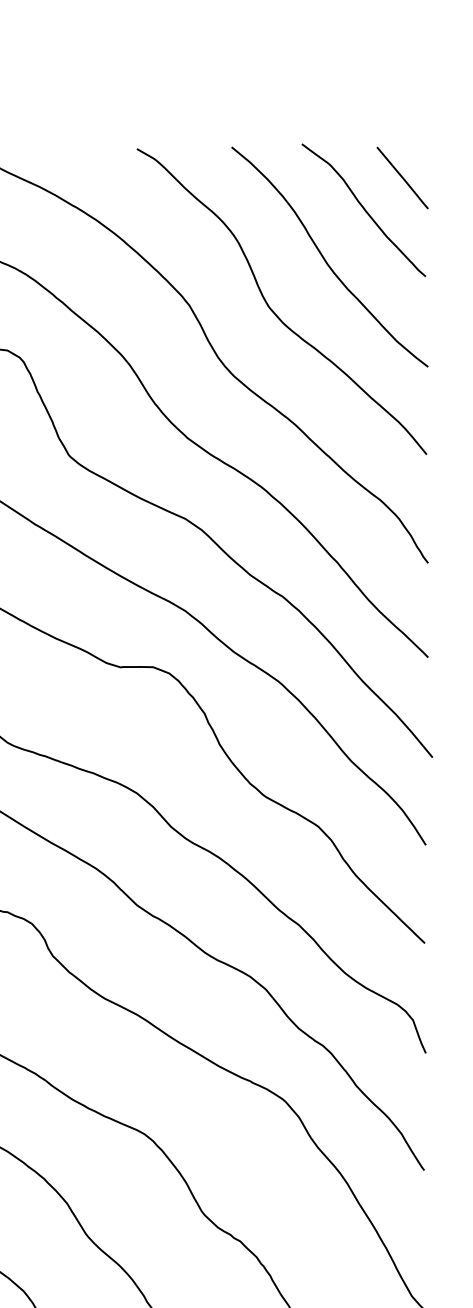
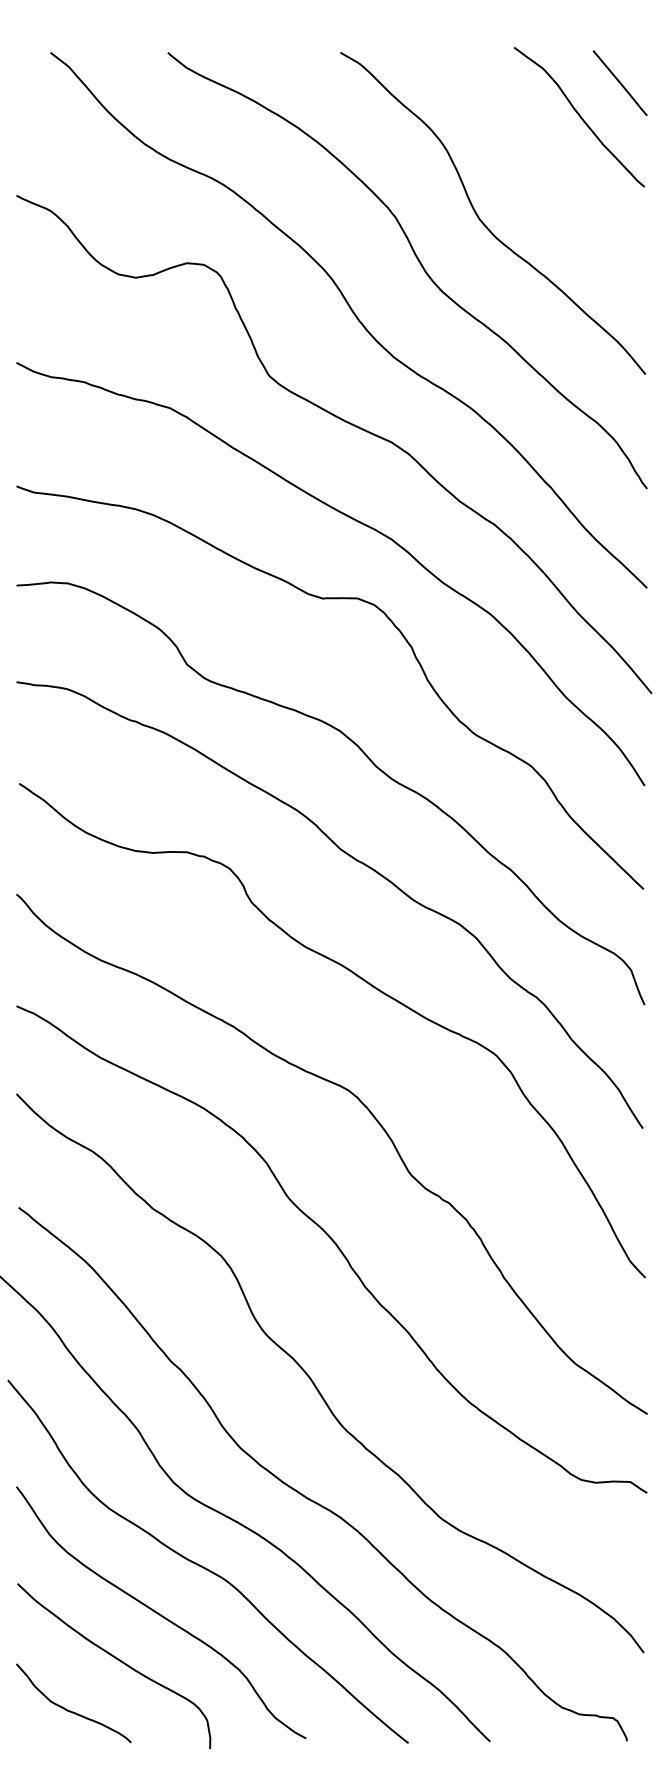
curve: (326, 259) -> (539, 169), removed

